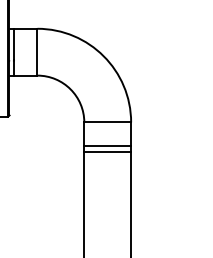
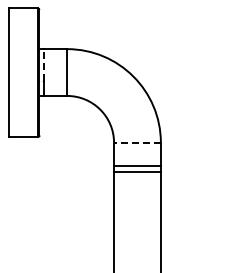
line: (13, 44) -> (43, 64), solid -> dashed
line: (106, 122) -> (136, 142), solid -> dashed

